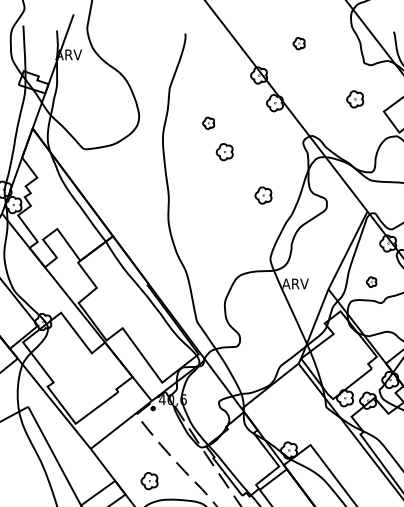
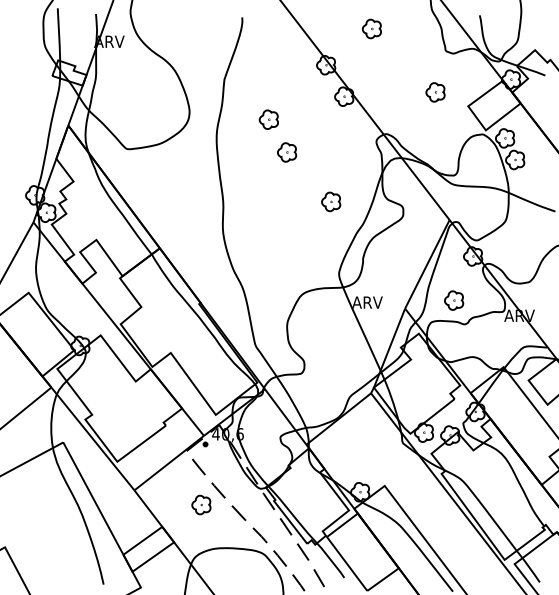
part: (298, 43) -> (371, 28), size x1.43
part: (208, 123) -> (268, 119), size x1.43
part: (371, 282) -> (454, 300), size x1.67
part: (149, 480) -> (201, 504), moved

